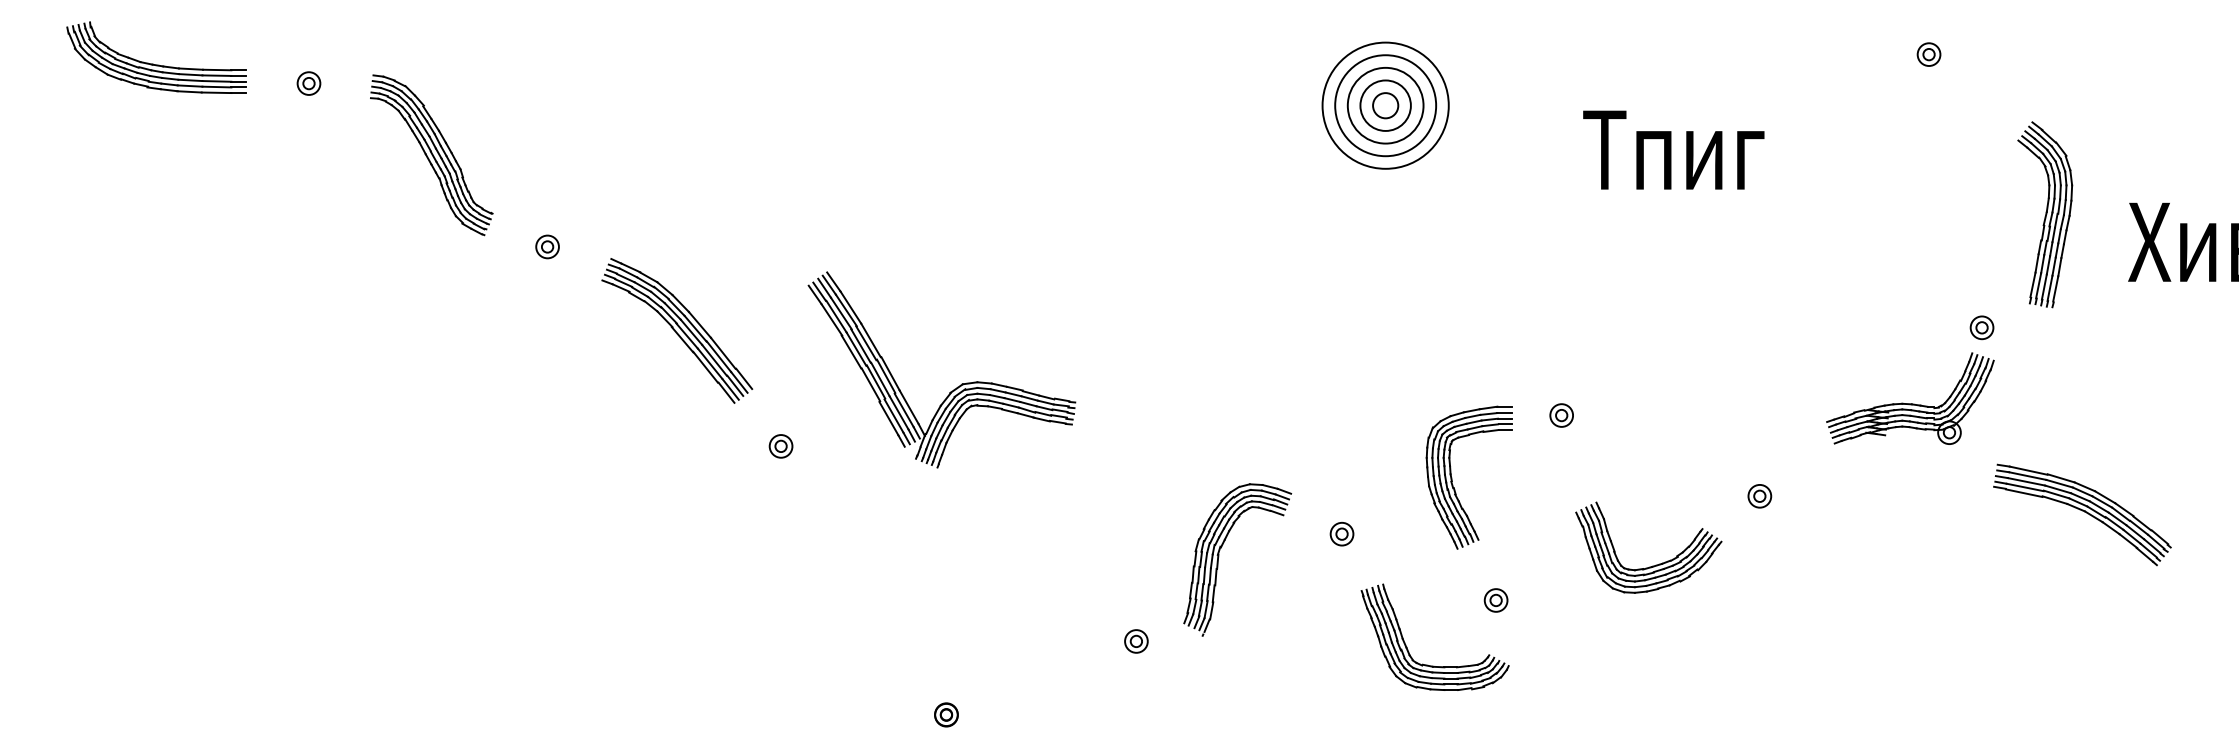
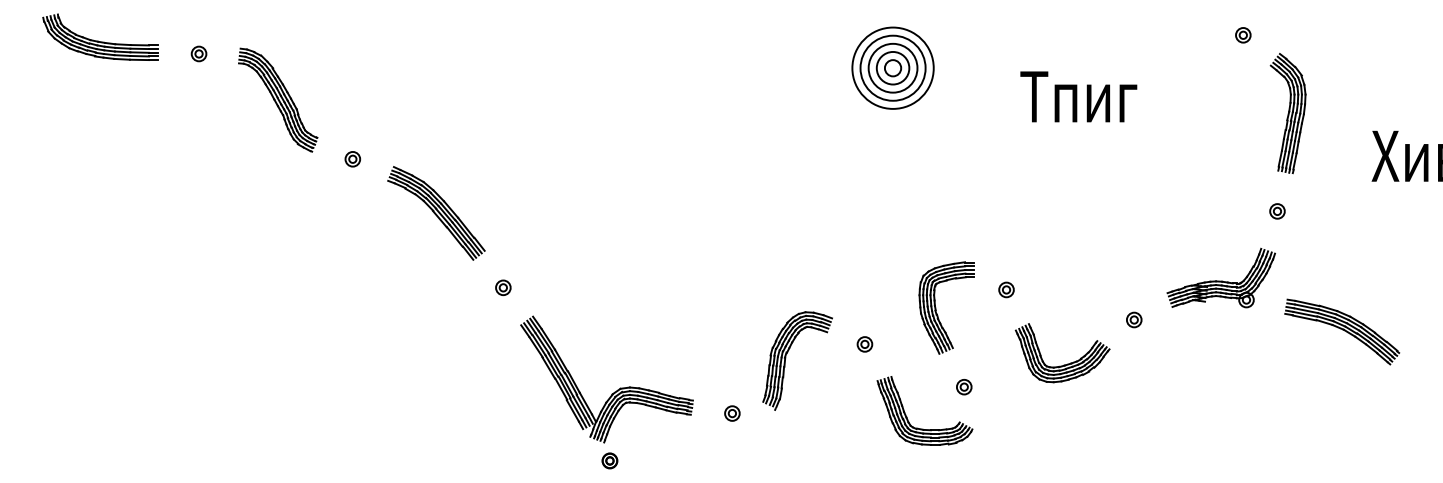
part: (2044, 214) -> (1287, 113), moved
part: (953, 388) -> (614, 391), moved
part: (1909, 397) -> (1220, 277), moved
part: (1561, 414) -> (1006, 289), moved

